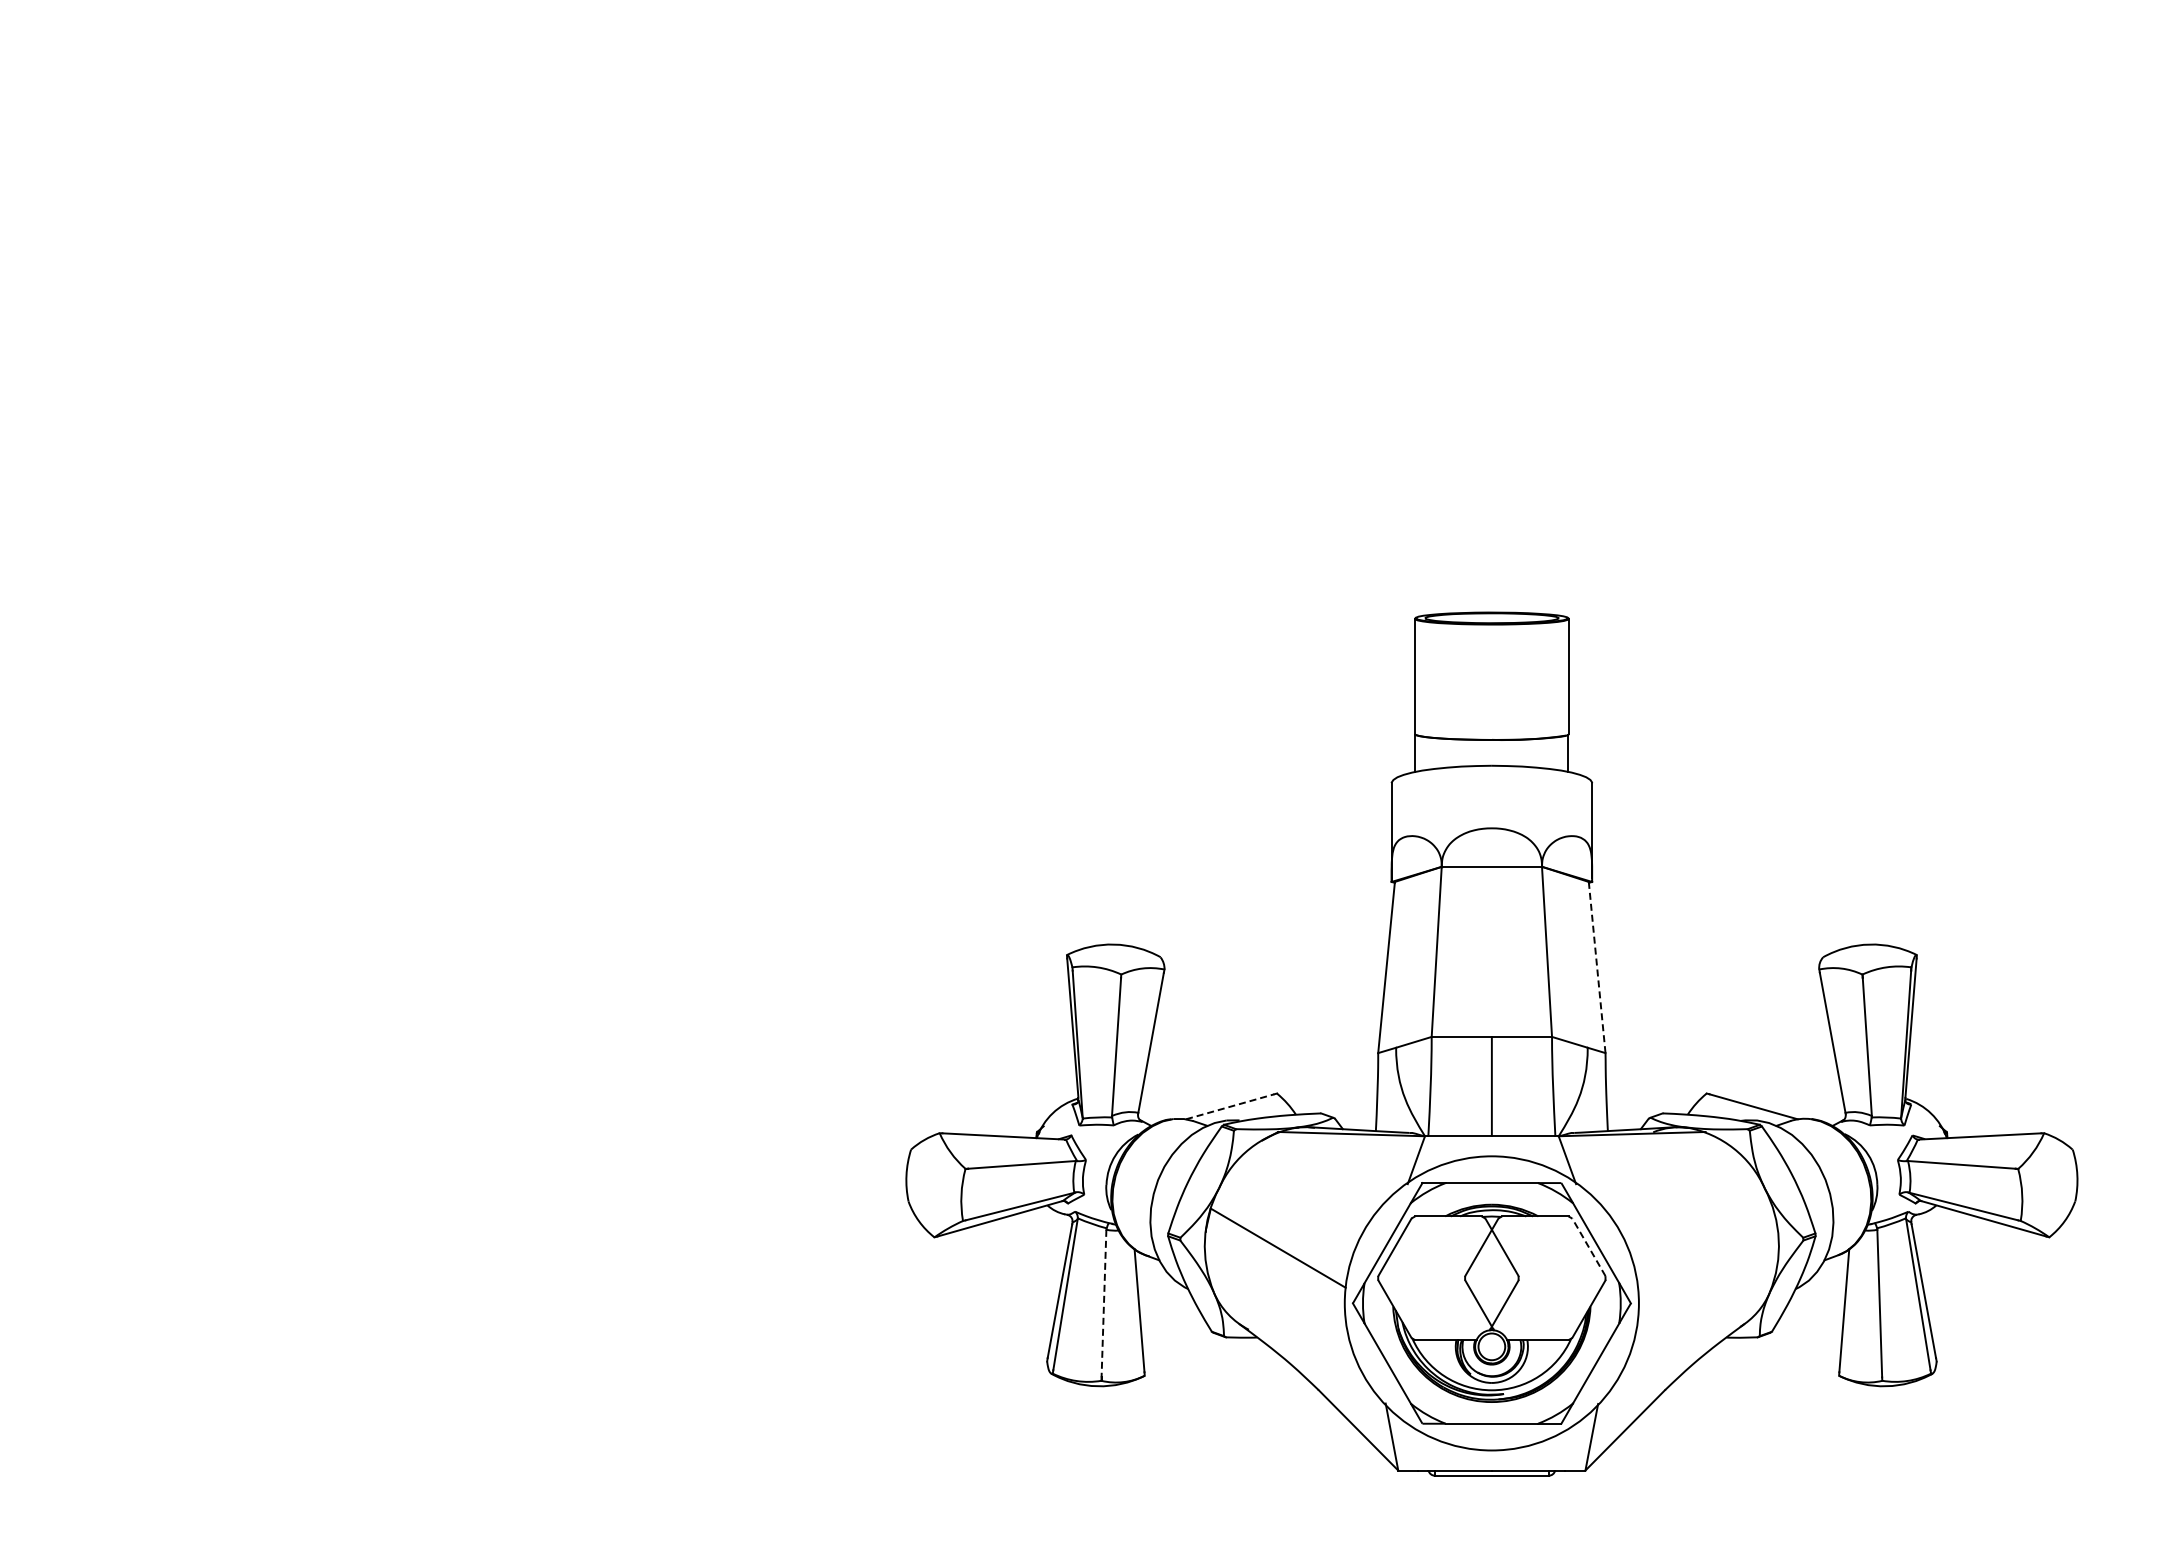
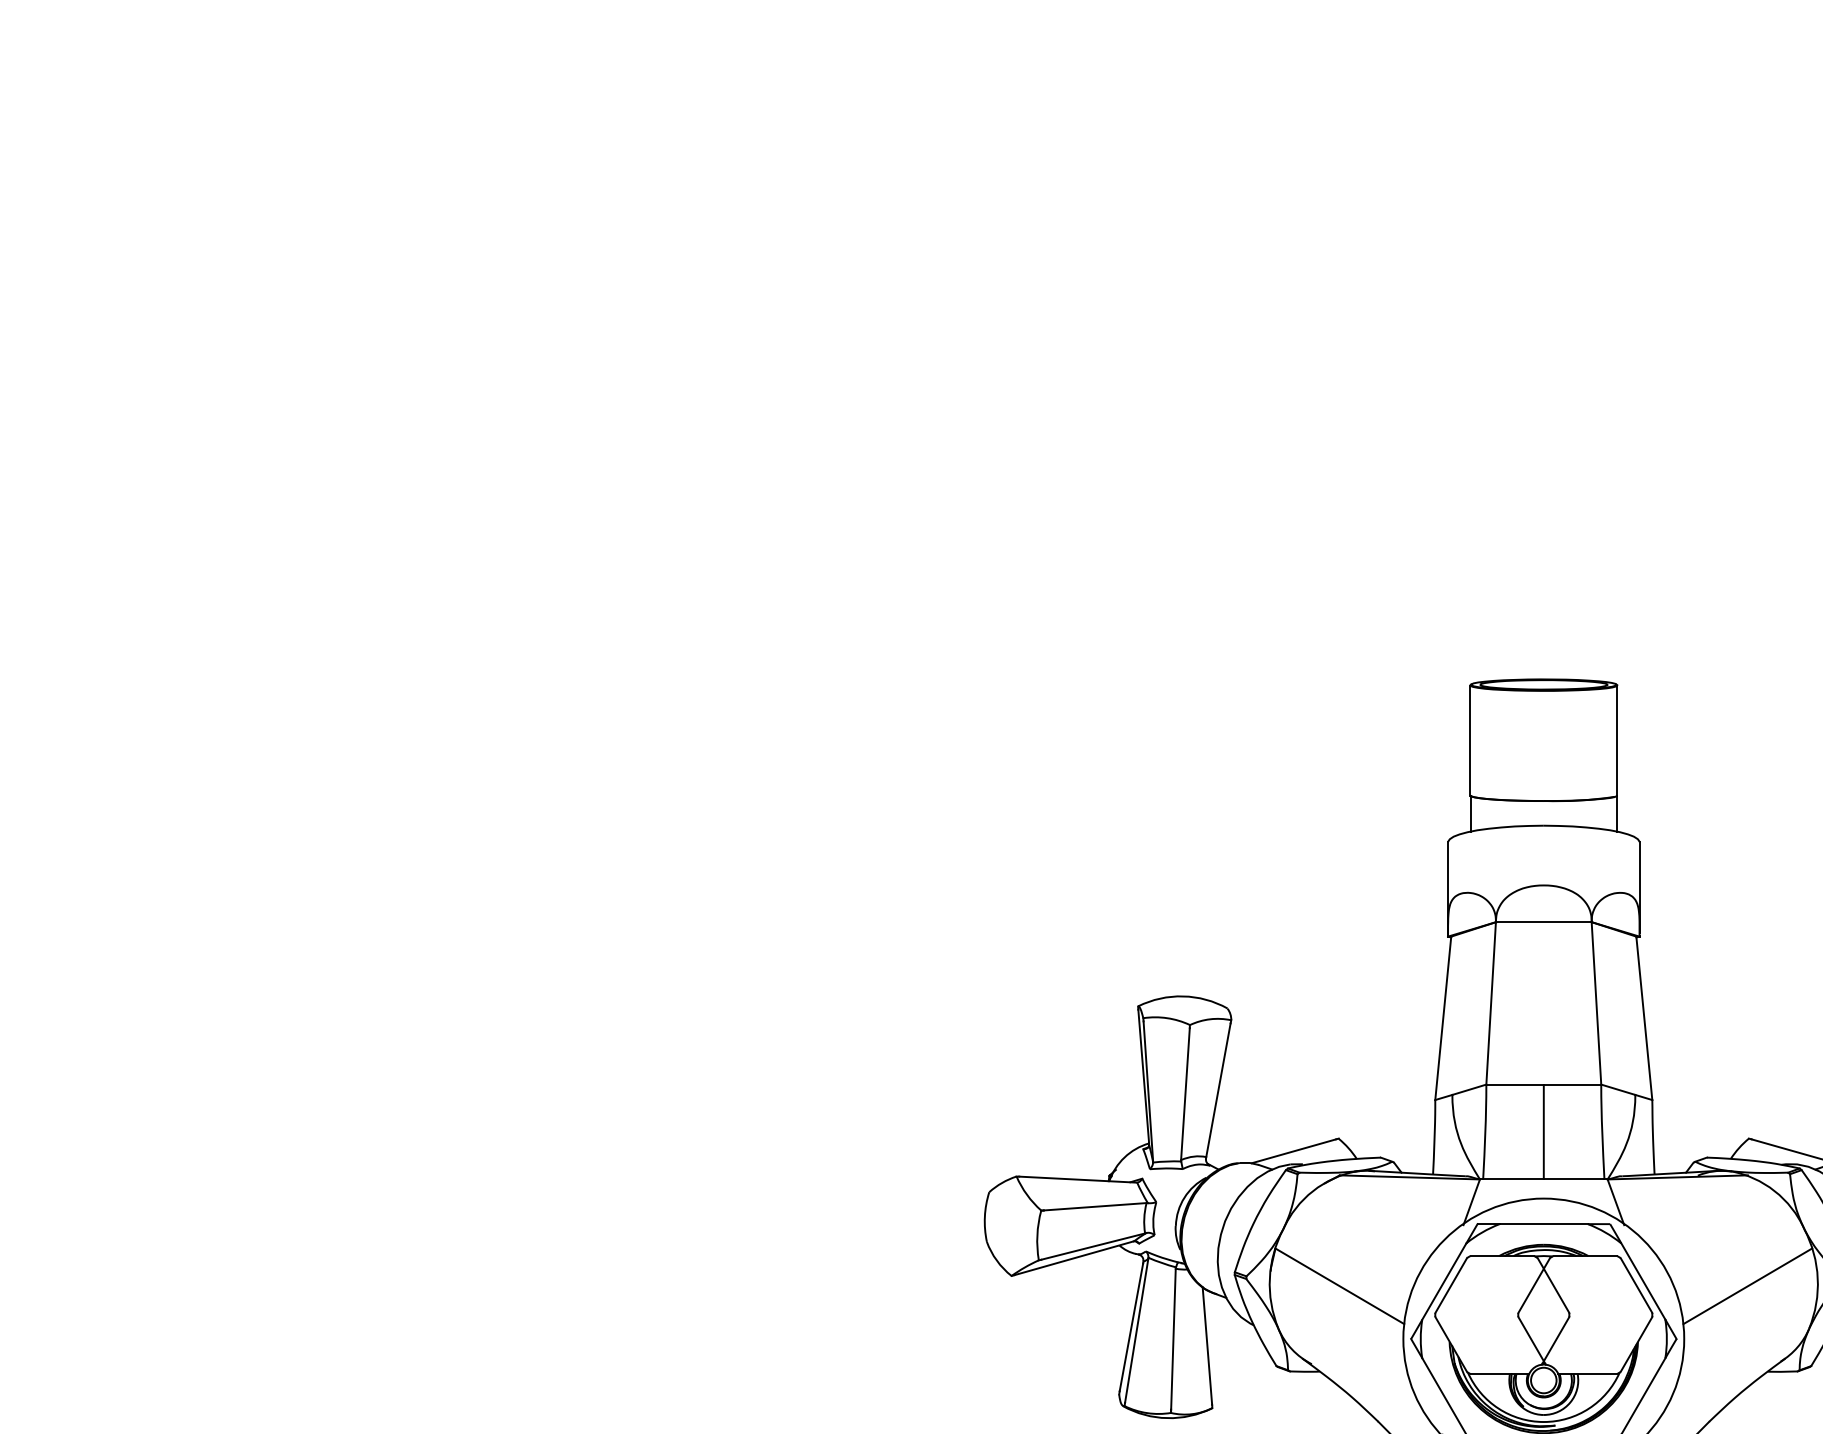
line: (1597, 967) -> (1644, 1018), dashed -> solid
line: (1230, 1106) -> (1294, 1151), dashed -> solid
line: (1588, 1246) -> (1636, 1284), dashed -> solid
line: (1705, 1247) -> (1747, 1285), added
line: (1103, 1303) -> (1172, 1339), dashed -> solid

